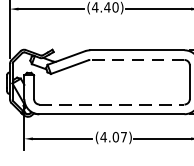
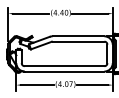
line: (137, 59) -> (78, 41), dashed -> solid
line: (111, 105) -> (64, 66), dashed -> solid

